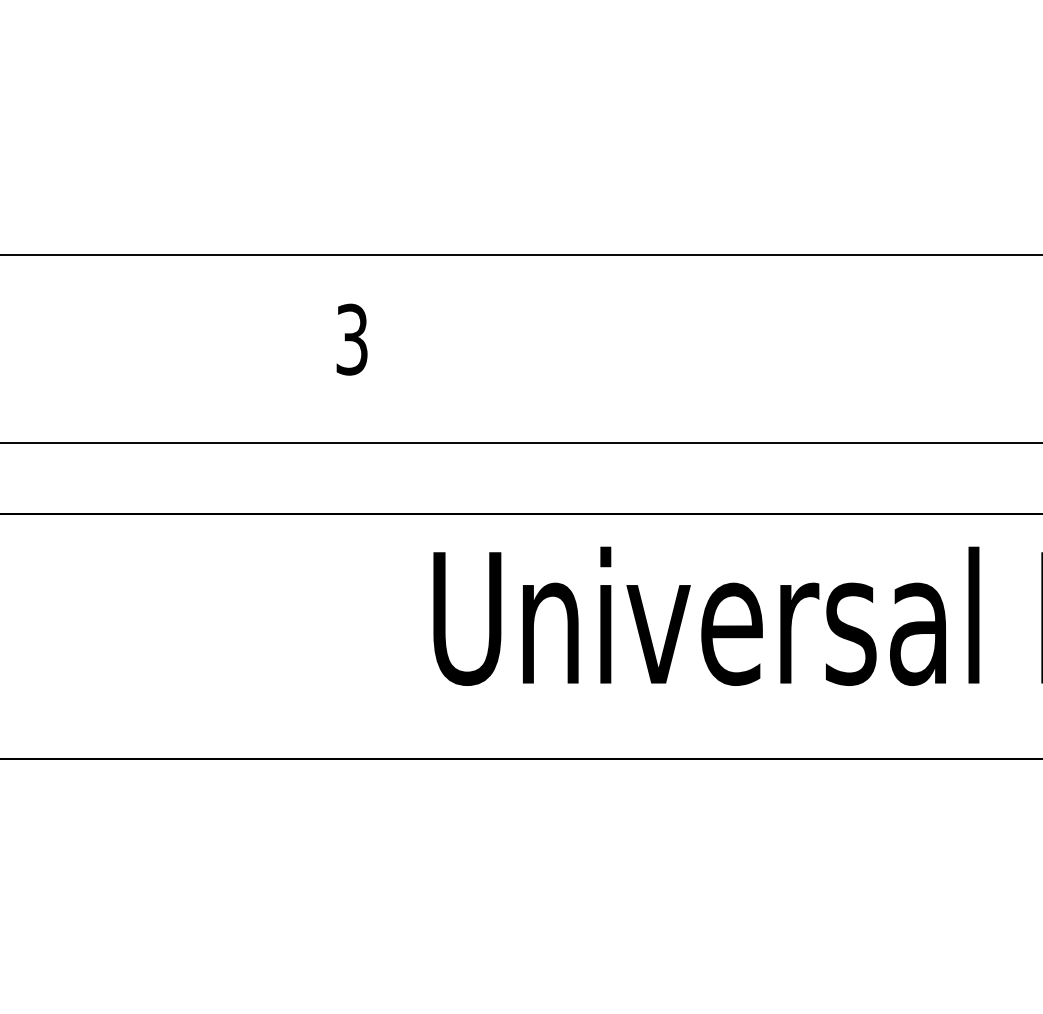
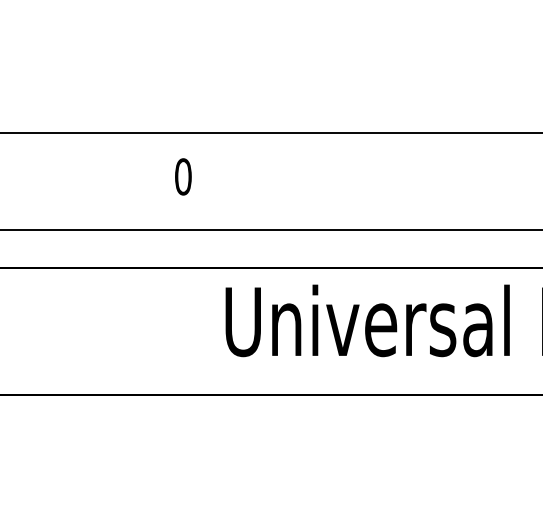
text: (352, 338) -> (183, 176), 3 -> 0

